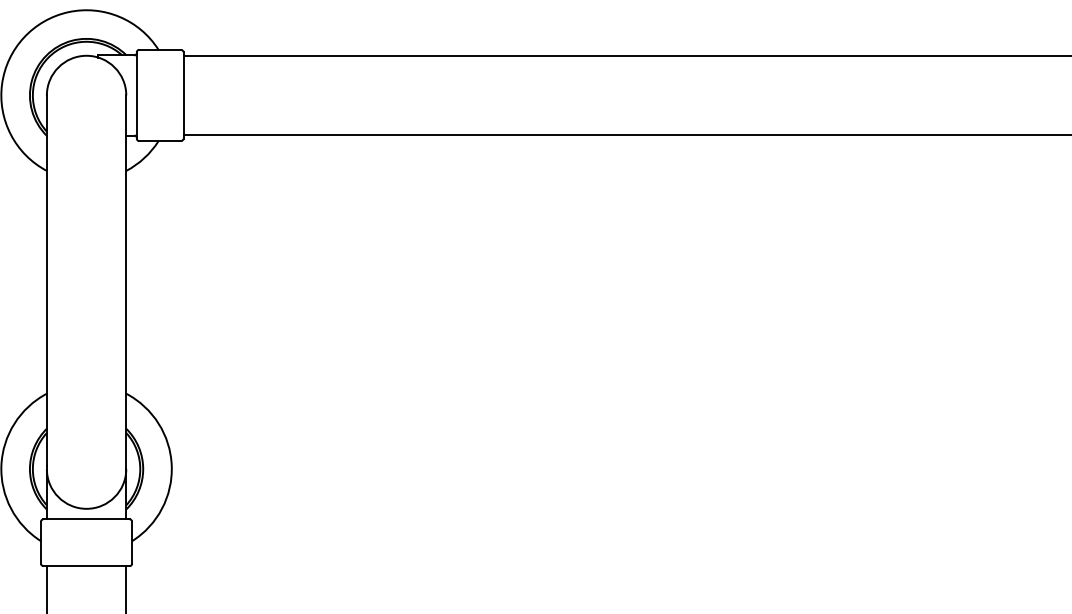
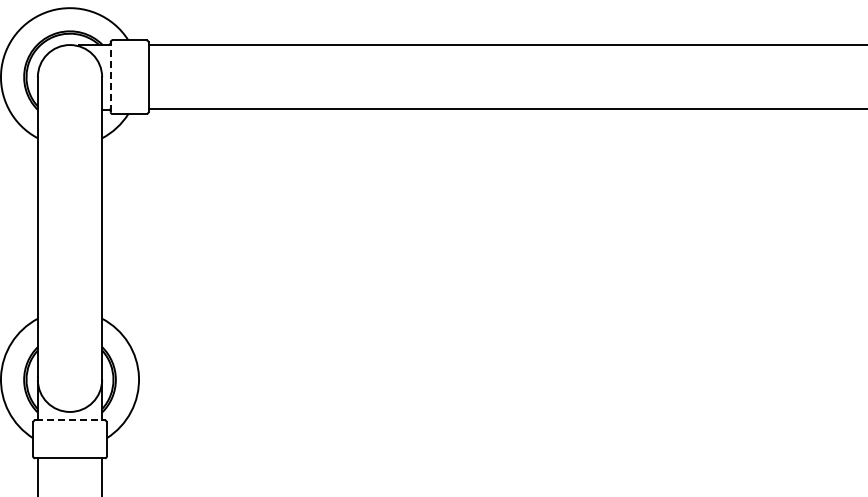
line: (136, 94) -> (110, 76), solid -> dashed
line: (87, 519) -> (70, 420), solid -> dashed

